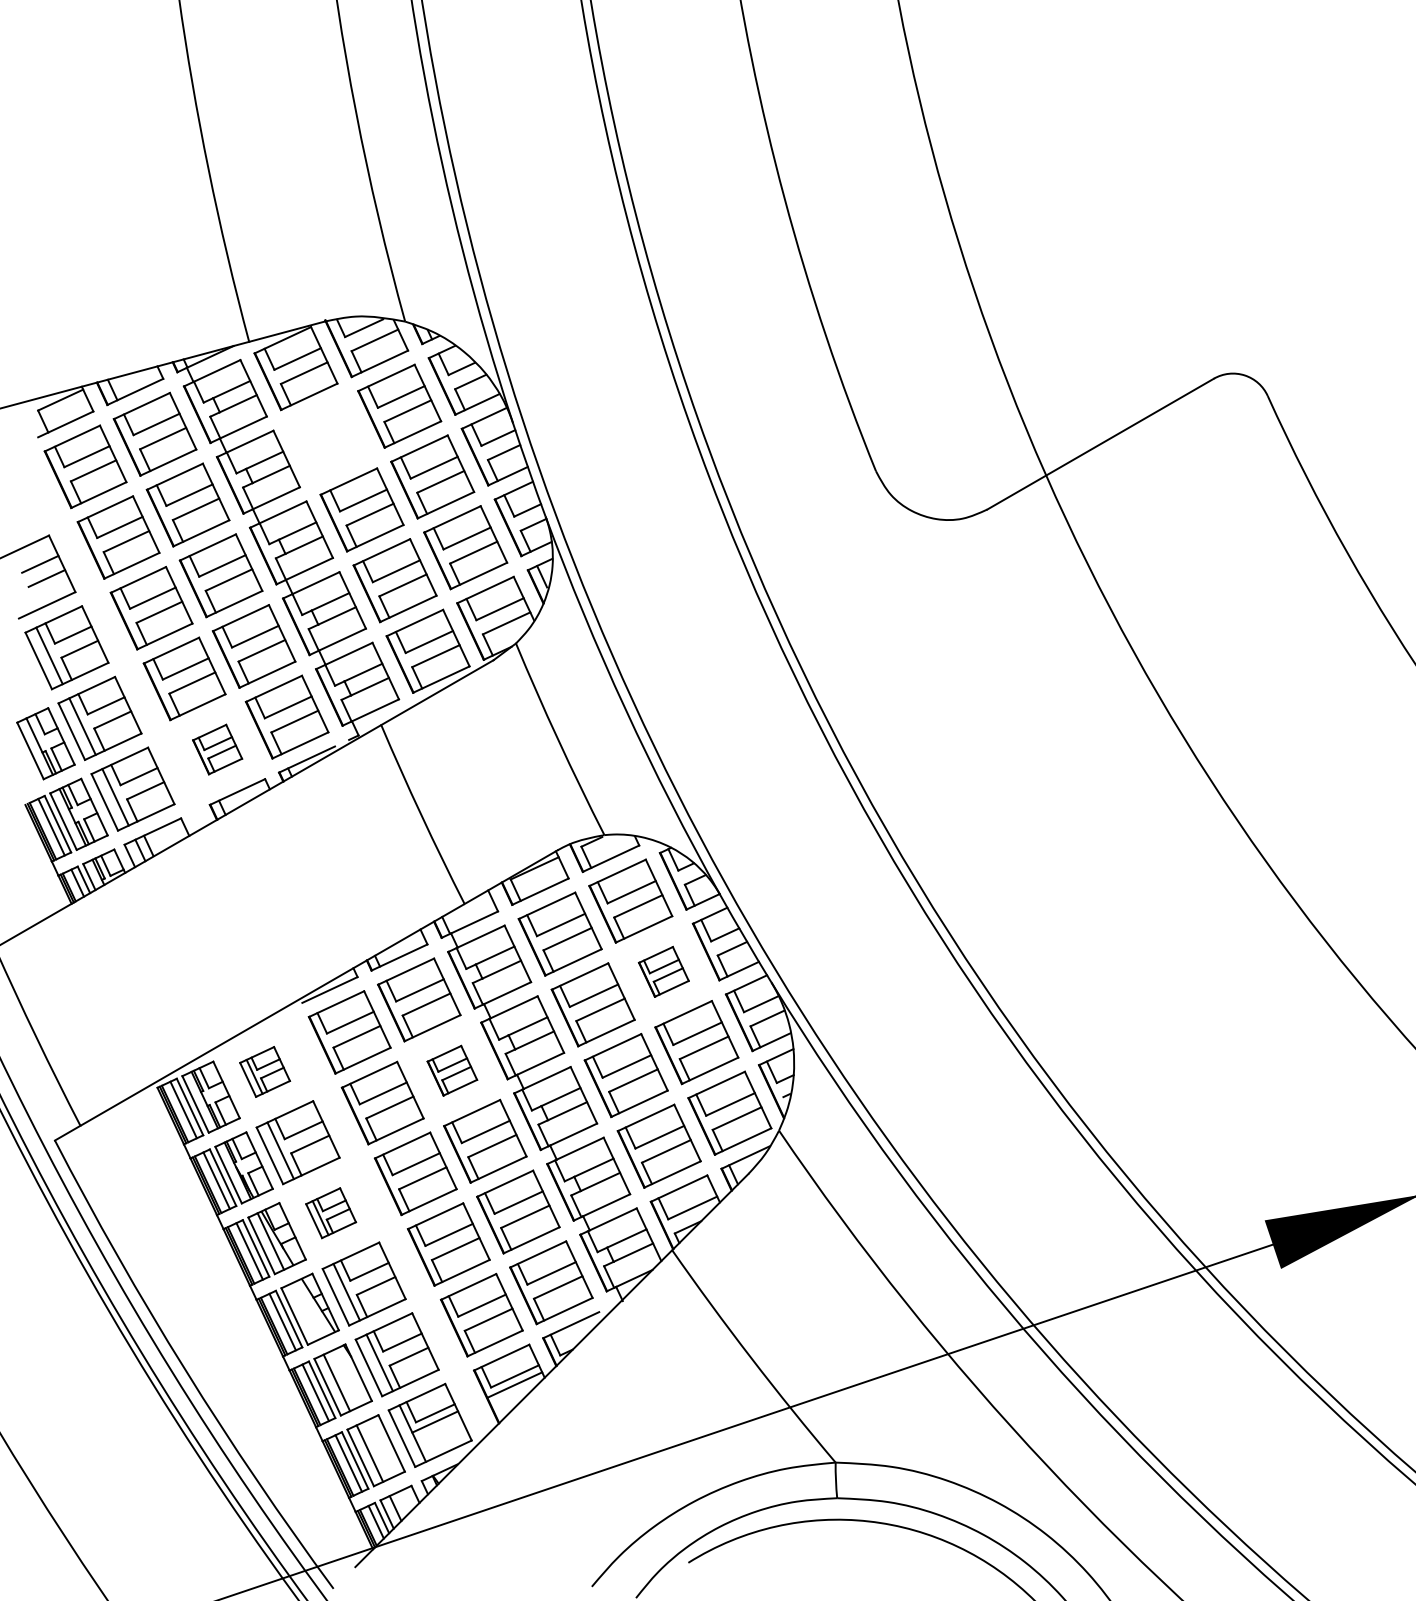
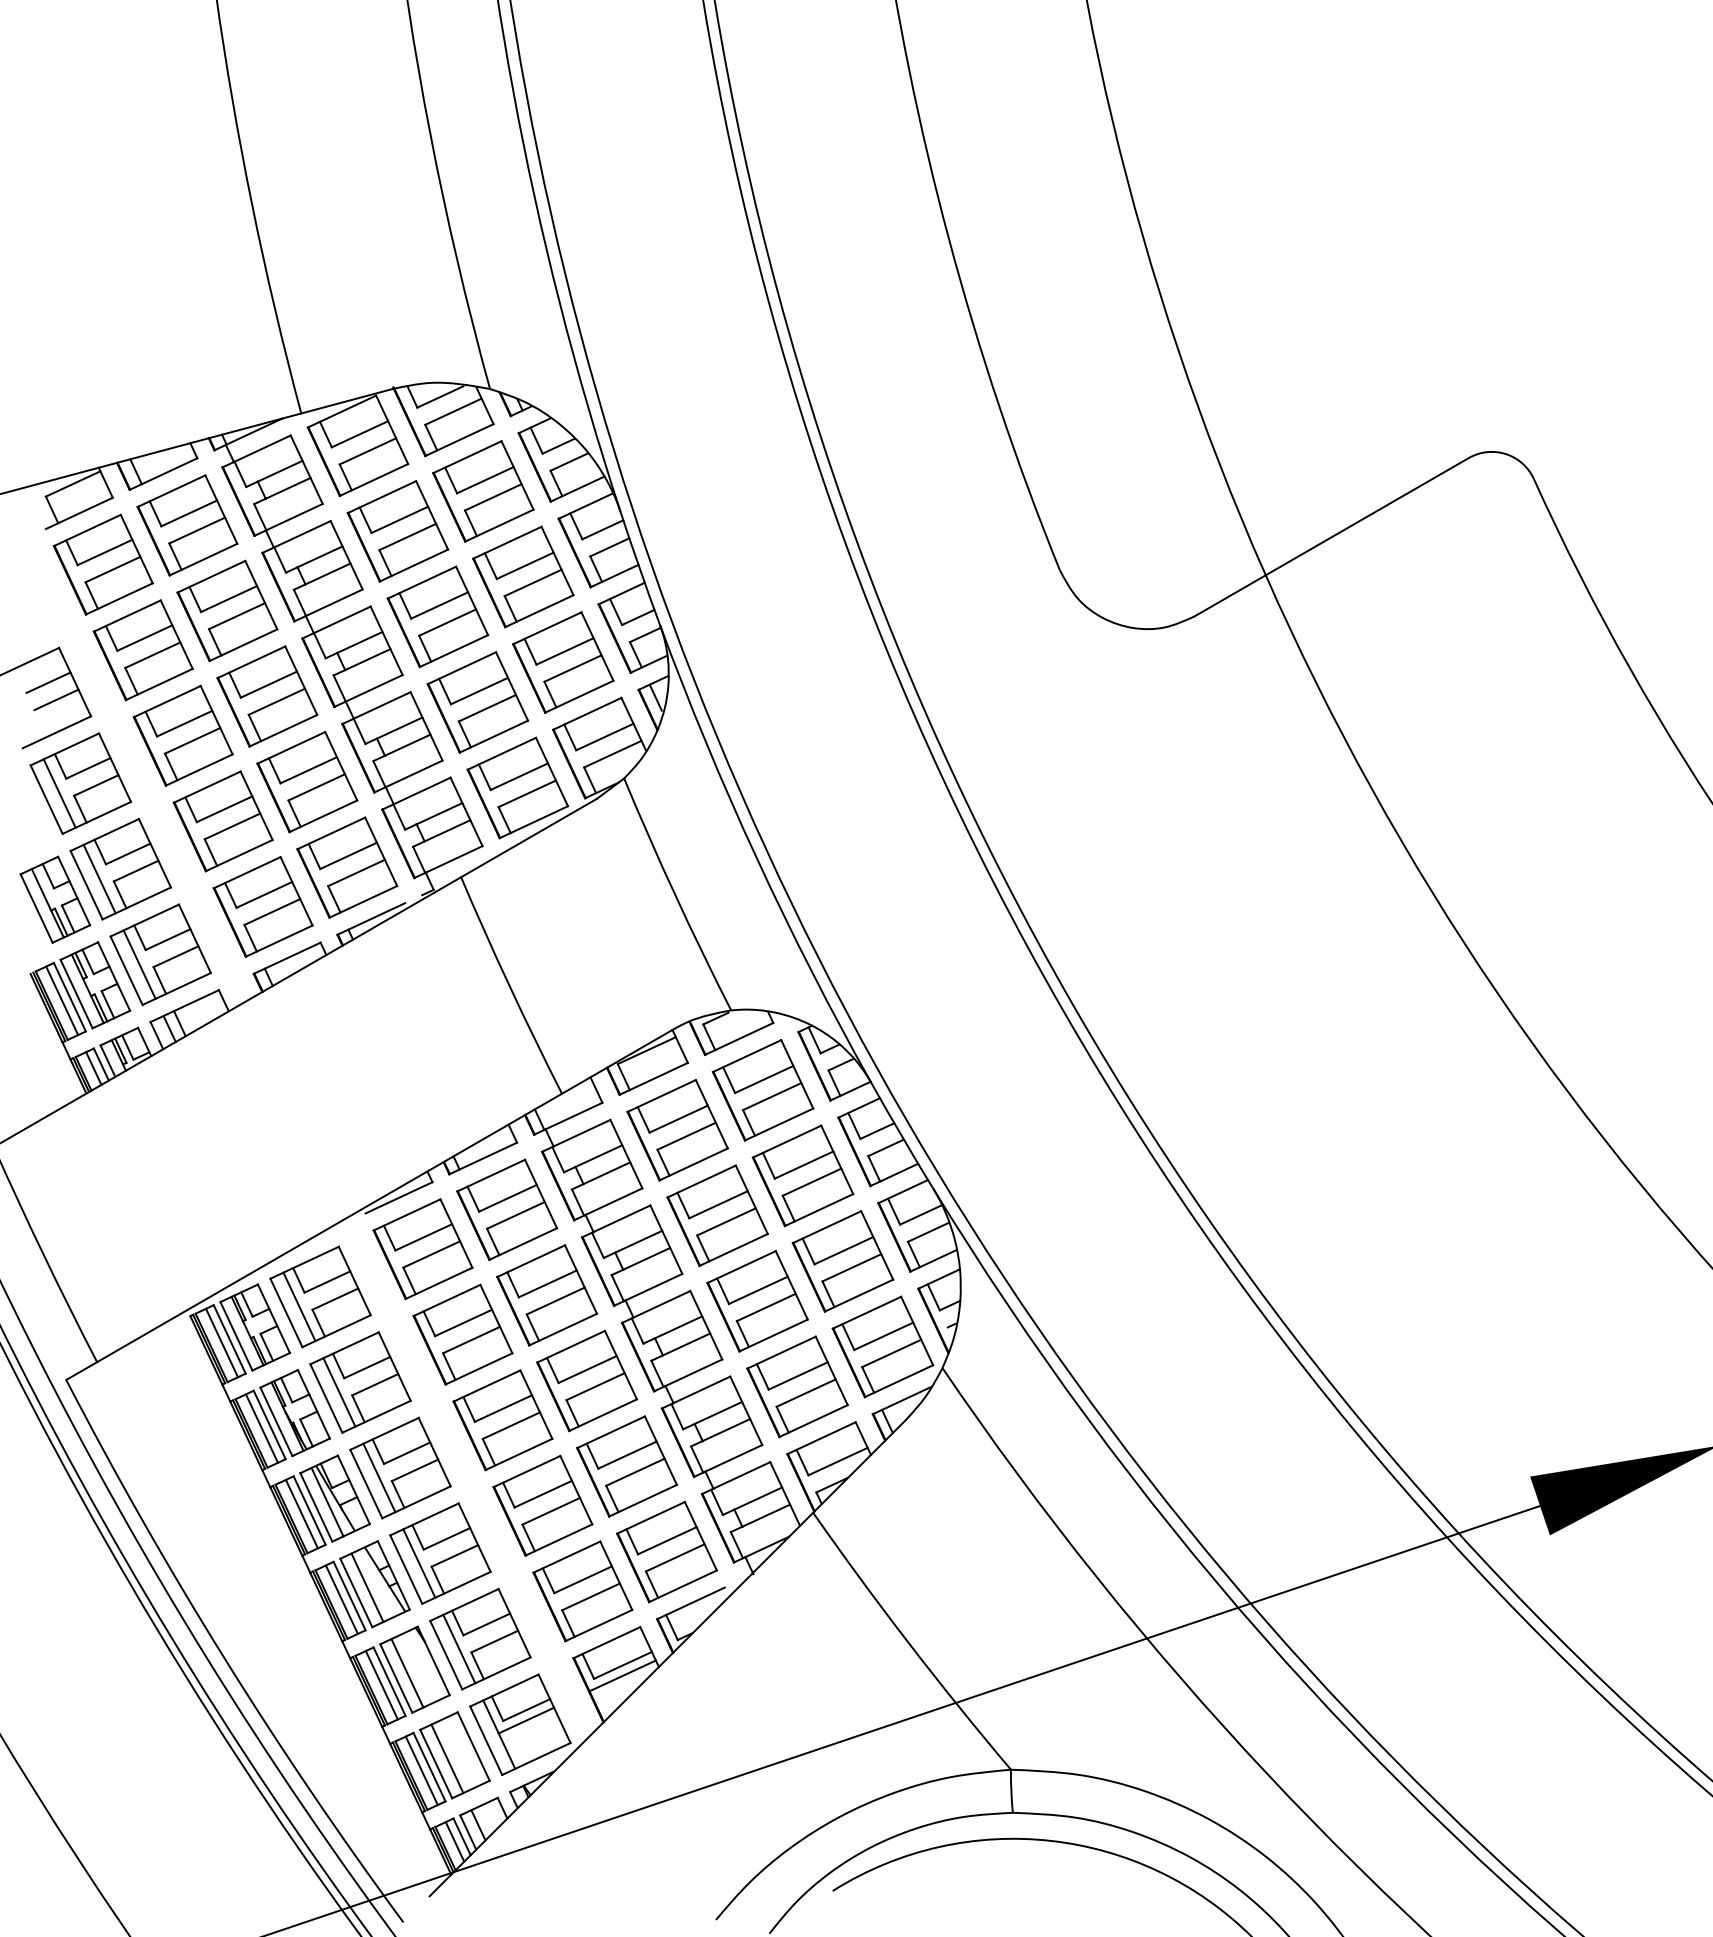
part: (328, 438) -> (397, 530), added
part: (217, 749) -> (262, 906), size x1.67
part: (663, 971) -> (802, 1175), size x1.67
part: (452, 1070) -> (547, 1295), size x1.67
part: (264, 1071) -> (319, 1296), size x1.67
part: (330, 1212) -> (399, 1467), size x1.67
line: (303, 1311) -> (367, 1586), added

